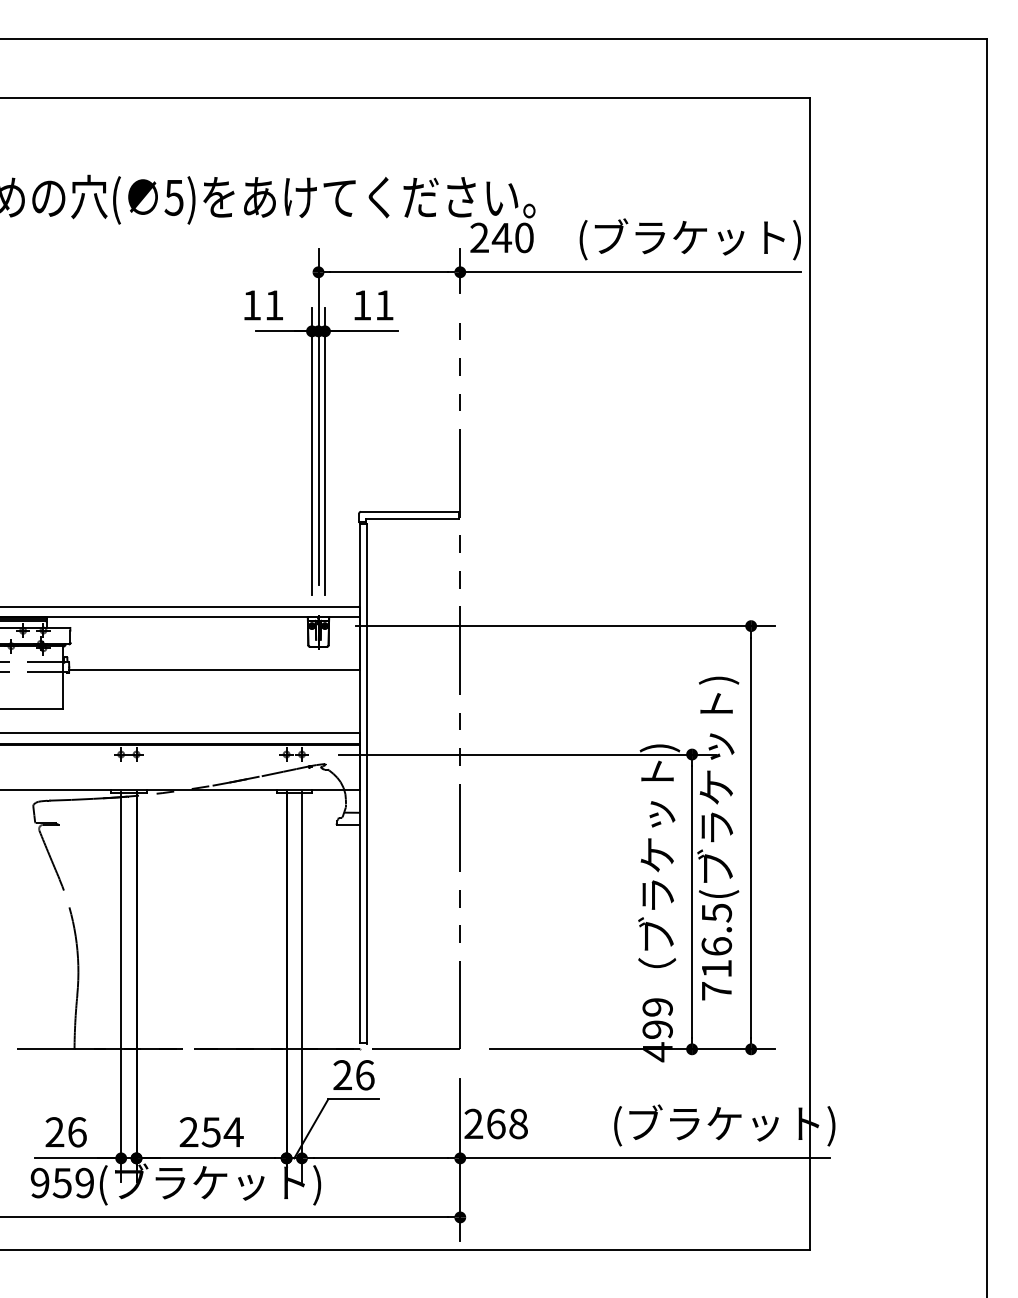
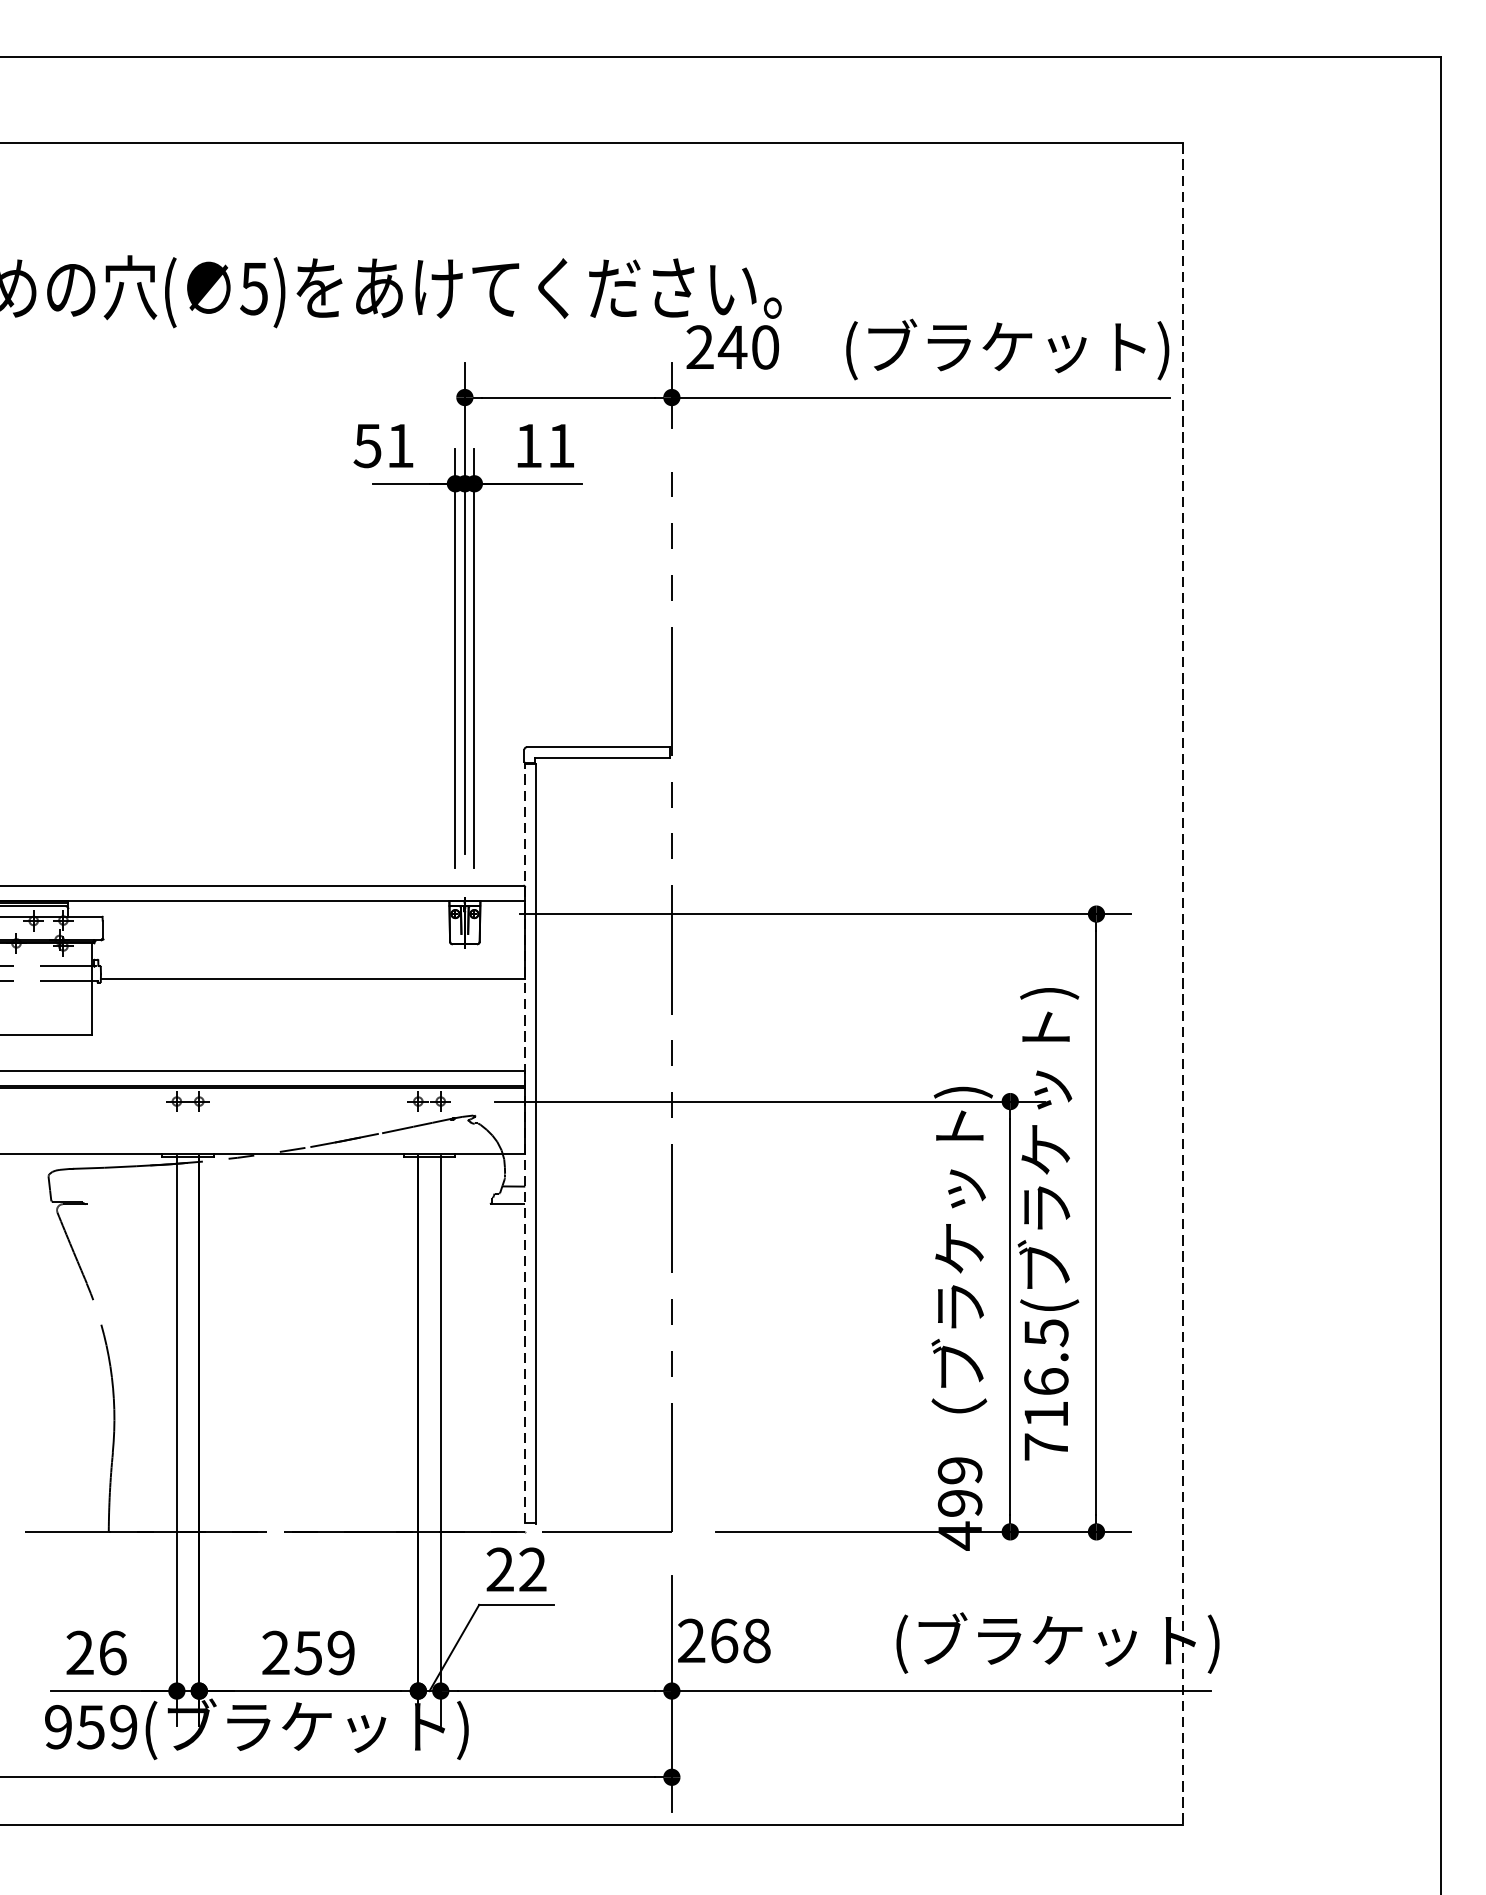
text: (251, 305) -> (367, 446), 11 -> 51
line: (810, 674) -> (1183, 984), solid -> dashed
line: (359, 783) -> (524, 1143), solid -> dashed
text: (364, 1075) -> (532, 1570), 26 -> 22
text: (233, 1132) -> (340, 1653), 254 -> 259

